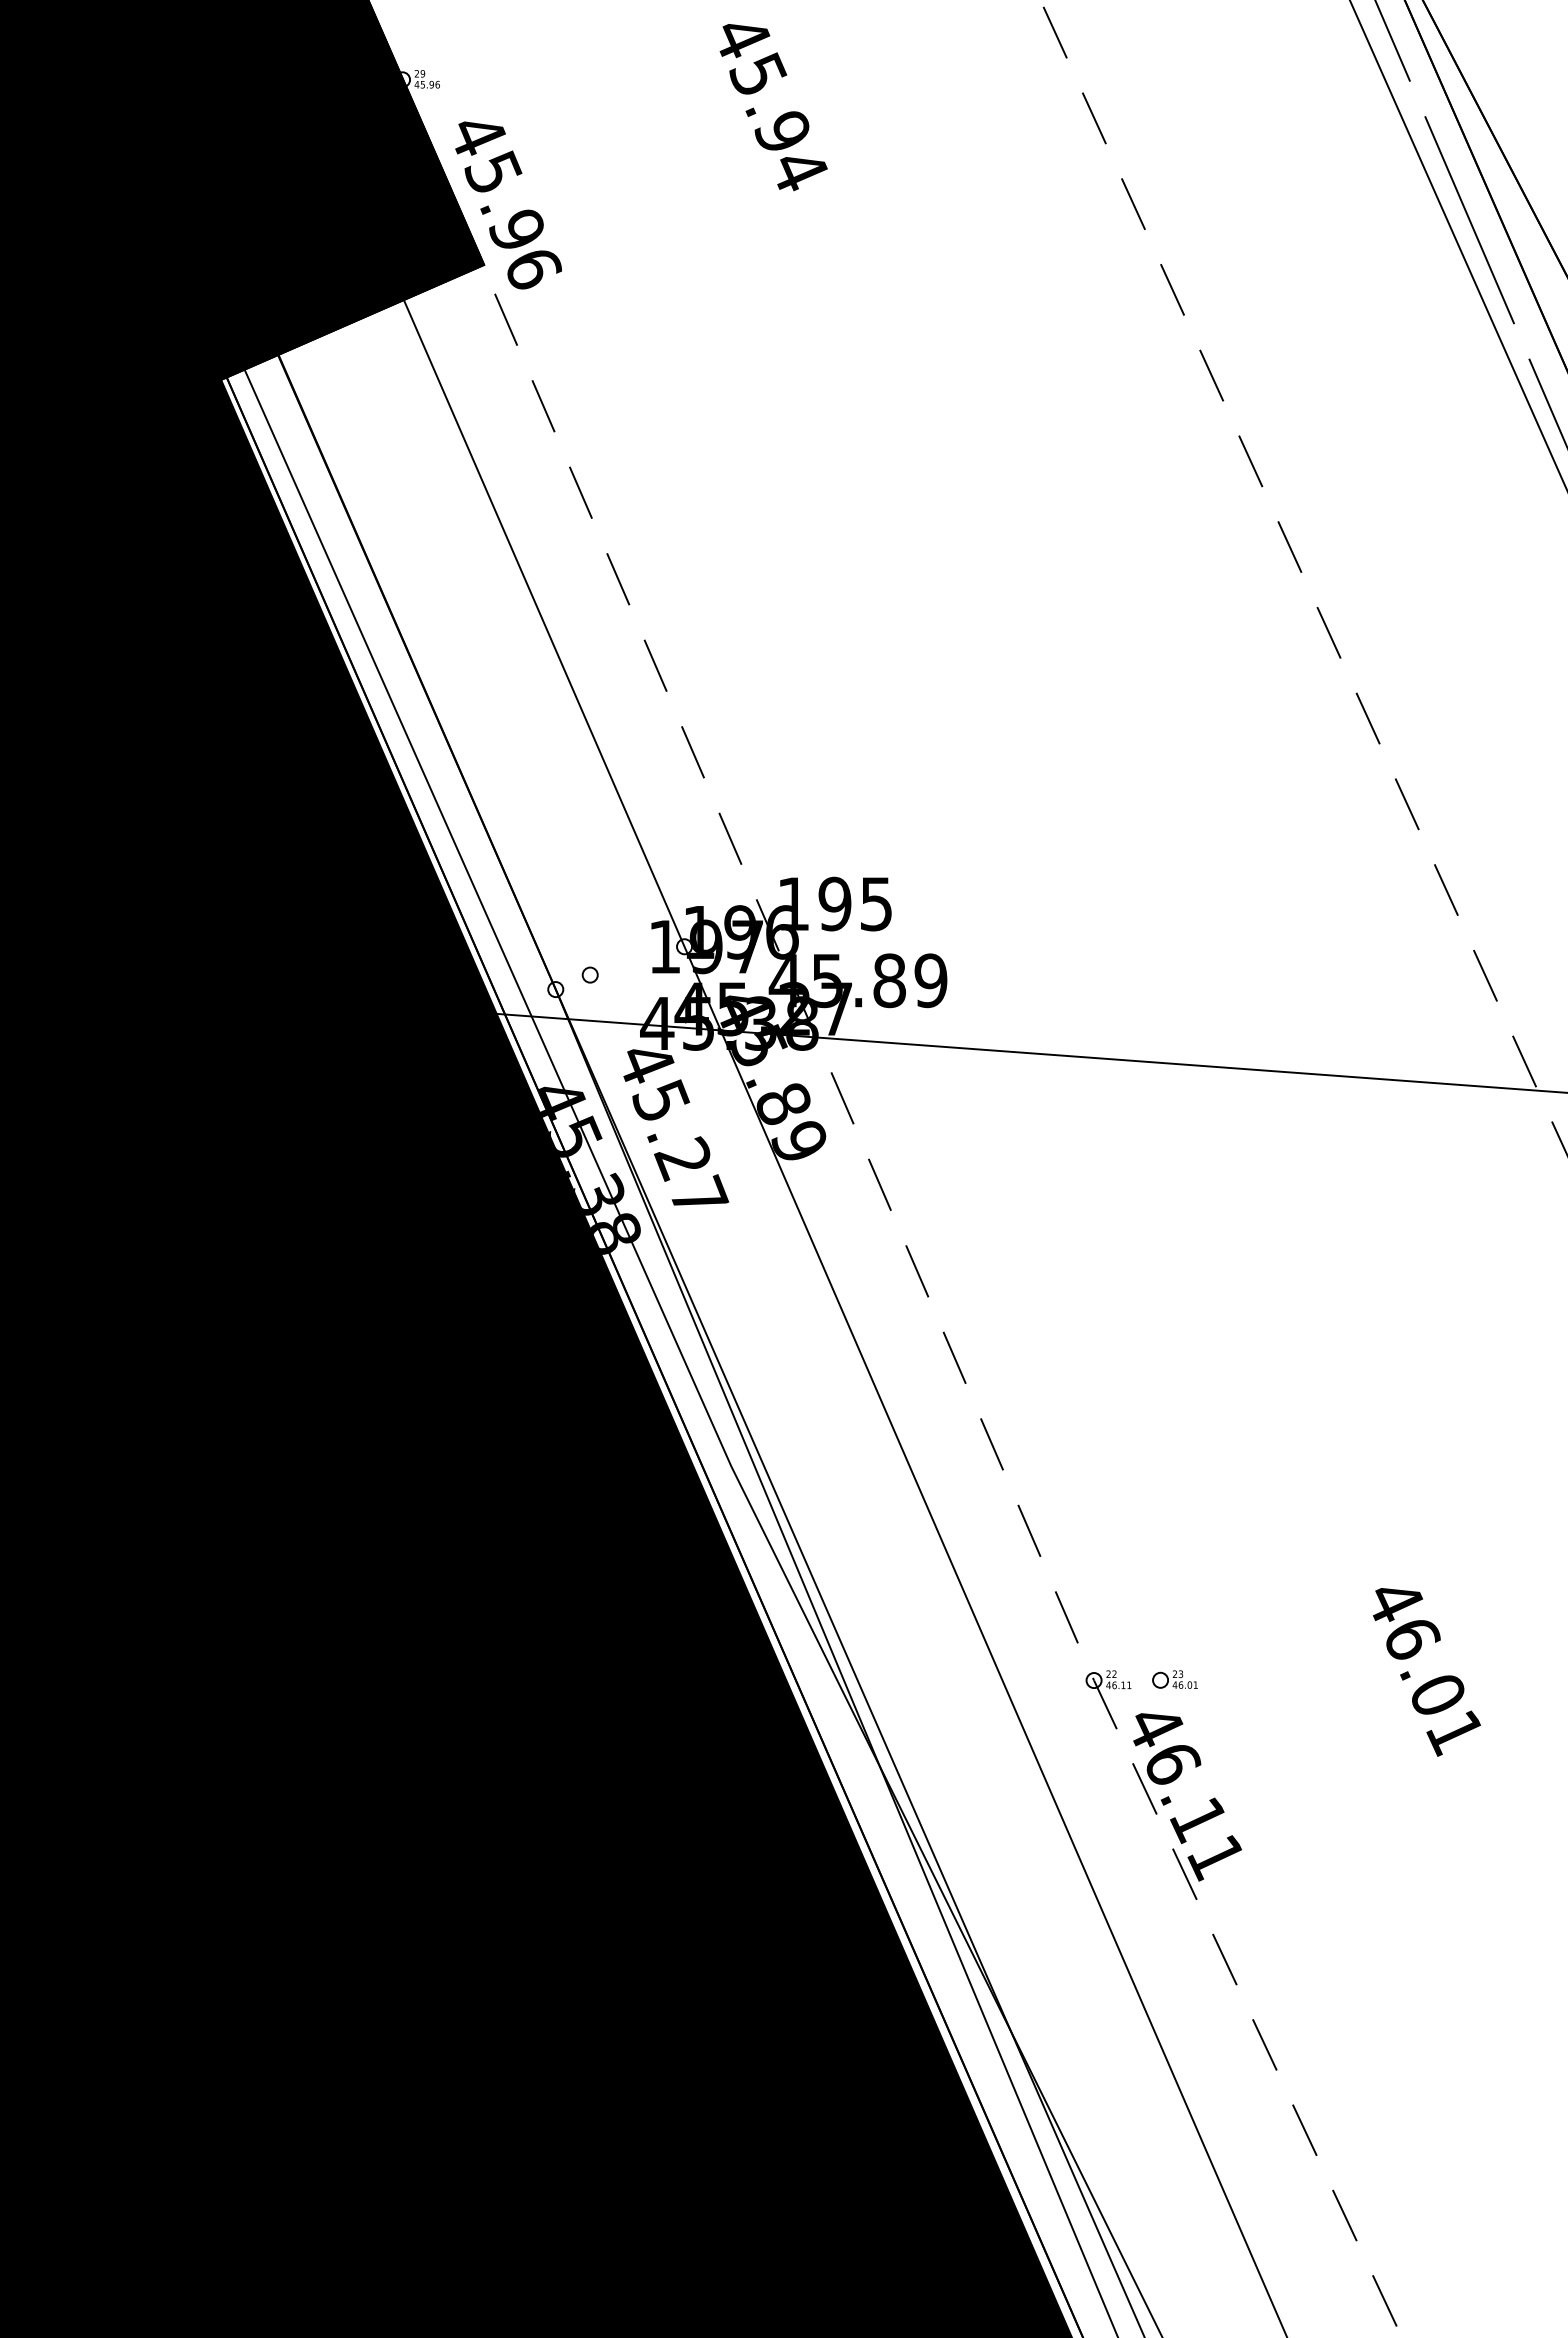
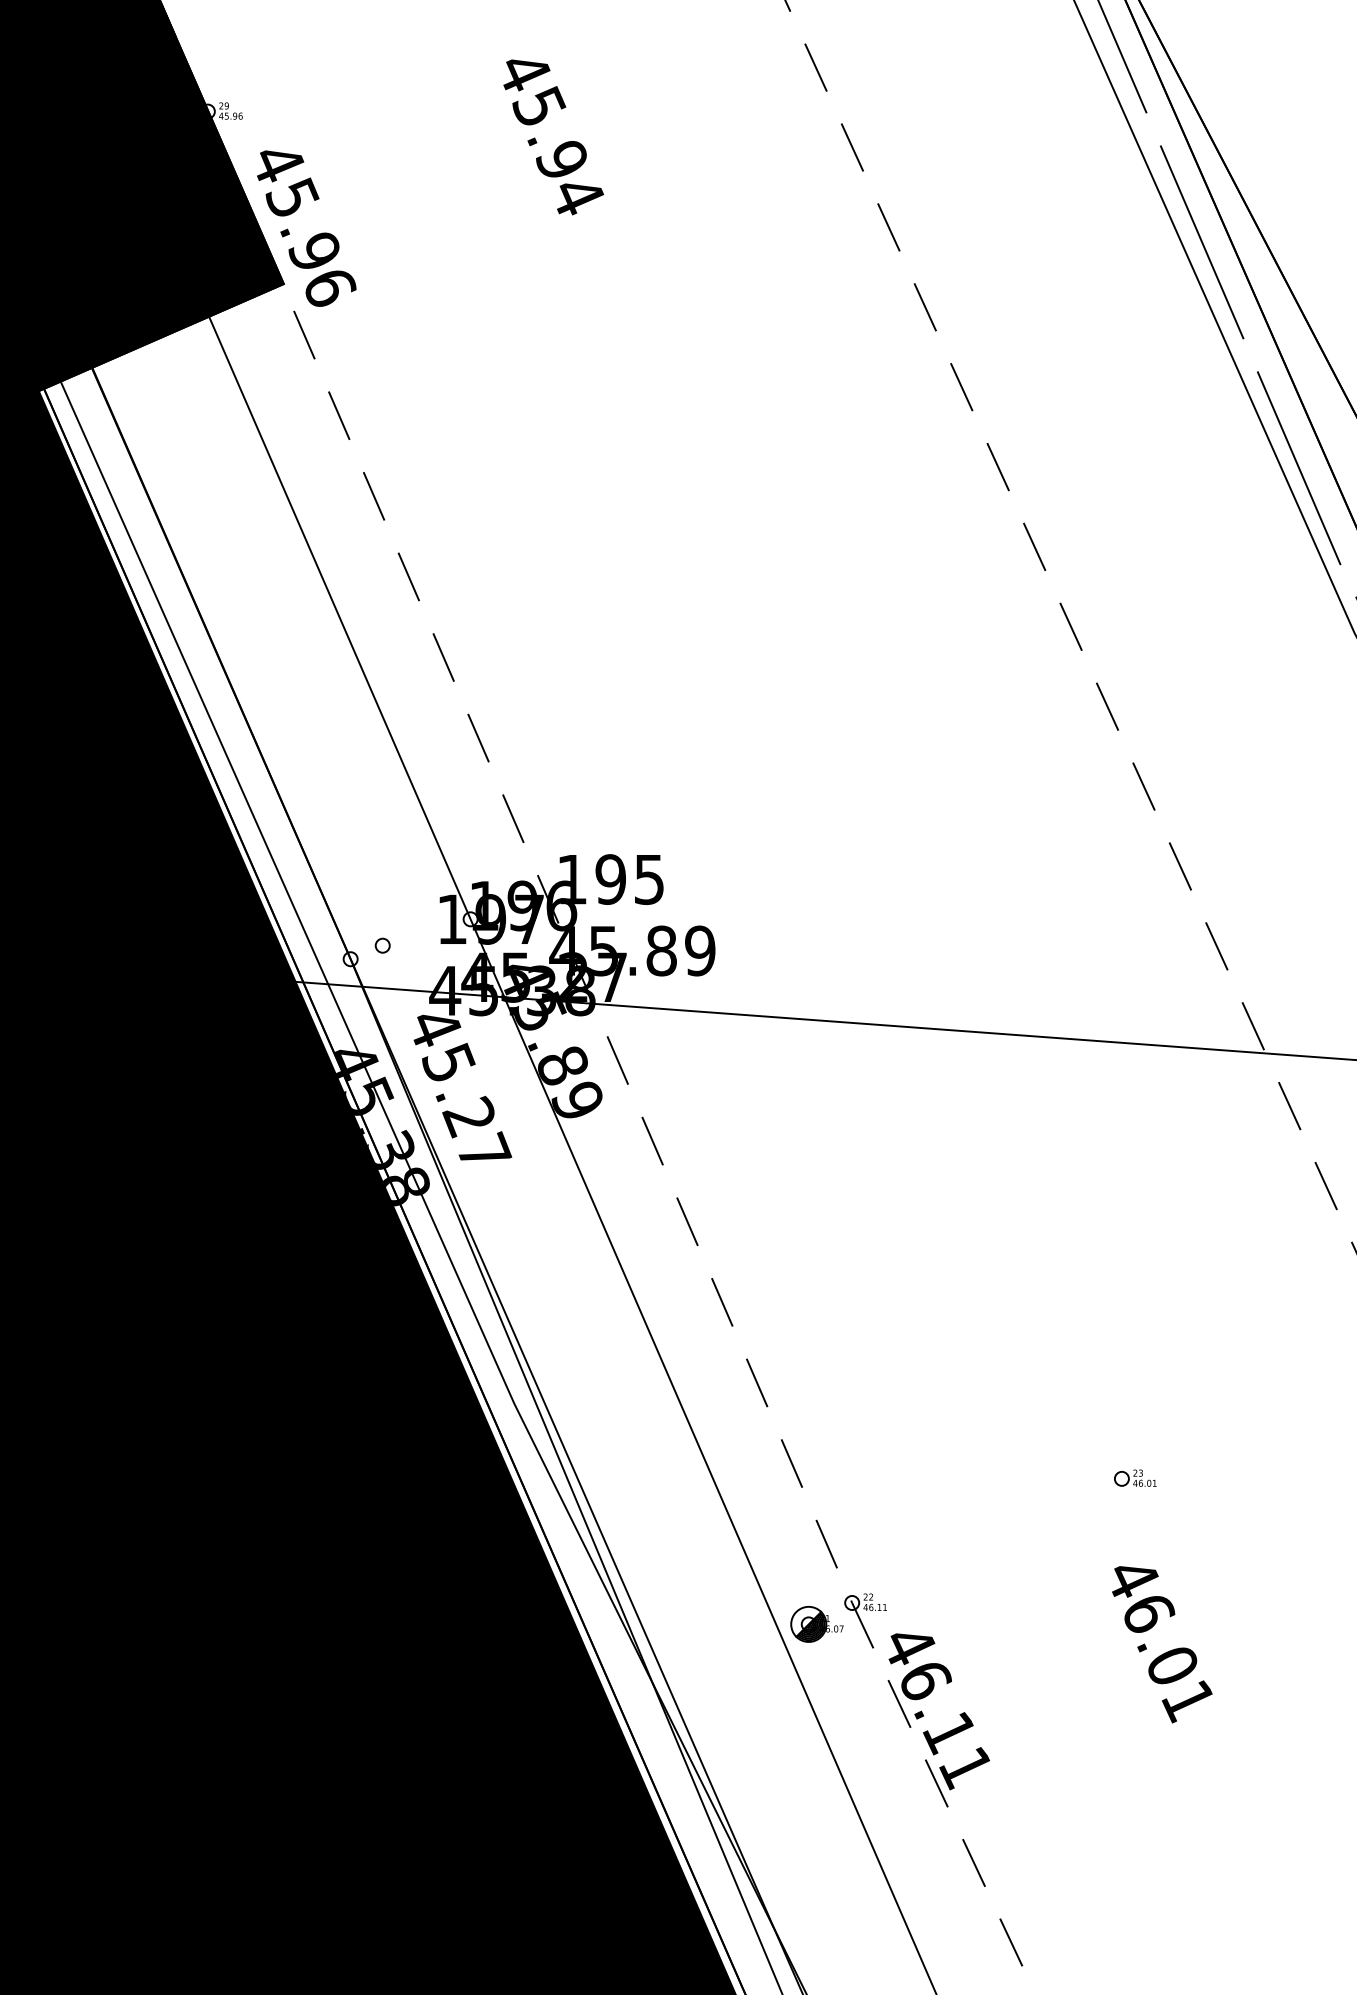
text: (1426, 1672) -> (1161, 1644), moved
part: (1174, 1679) -> (1134, 1478), moved
part: (1055, 1703) -> (816, 1624), added

